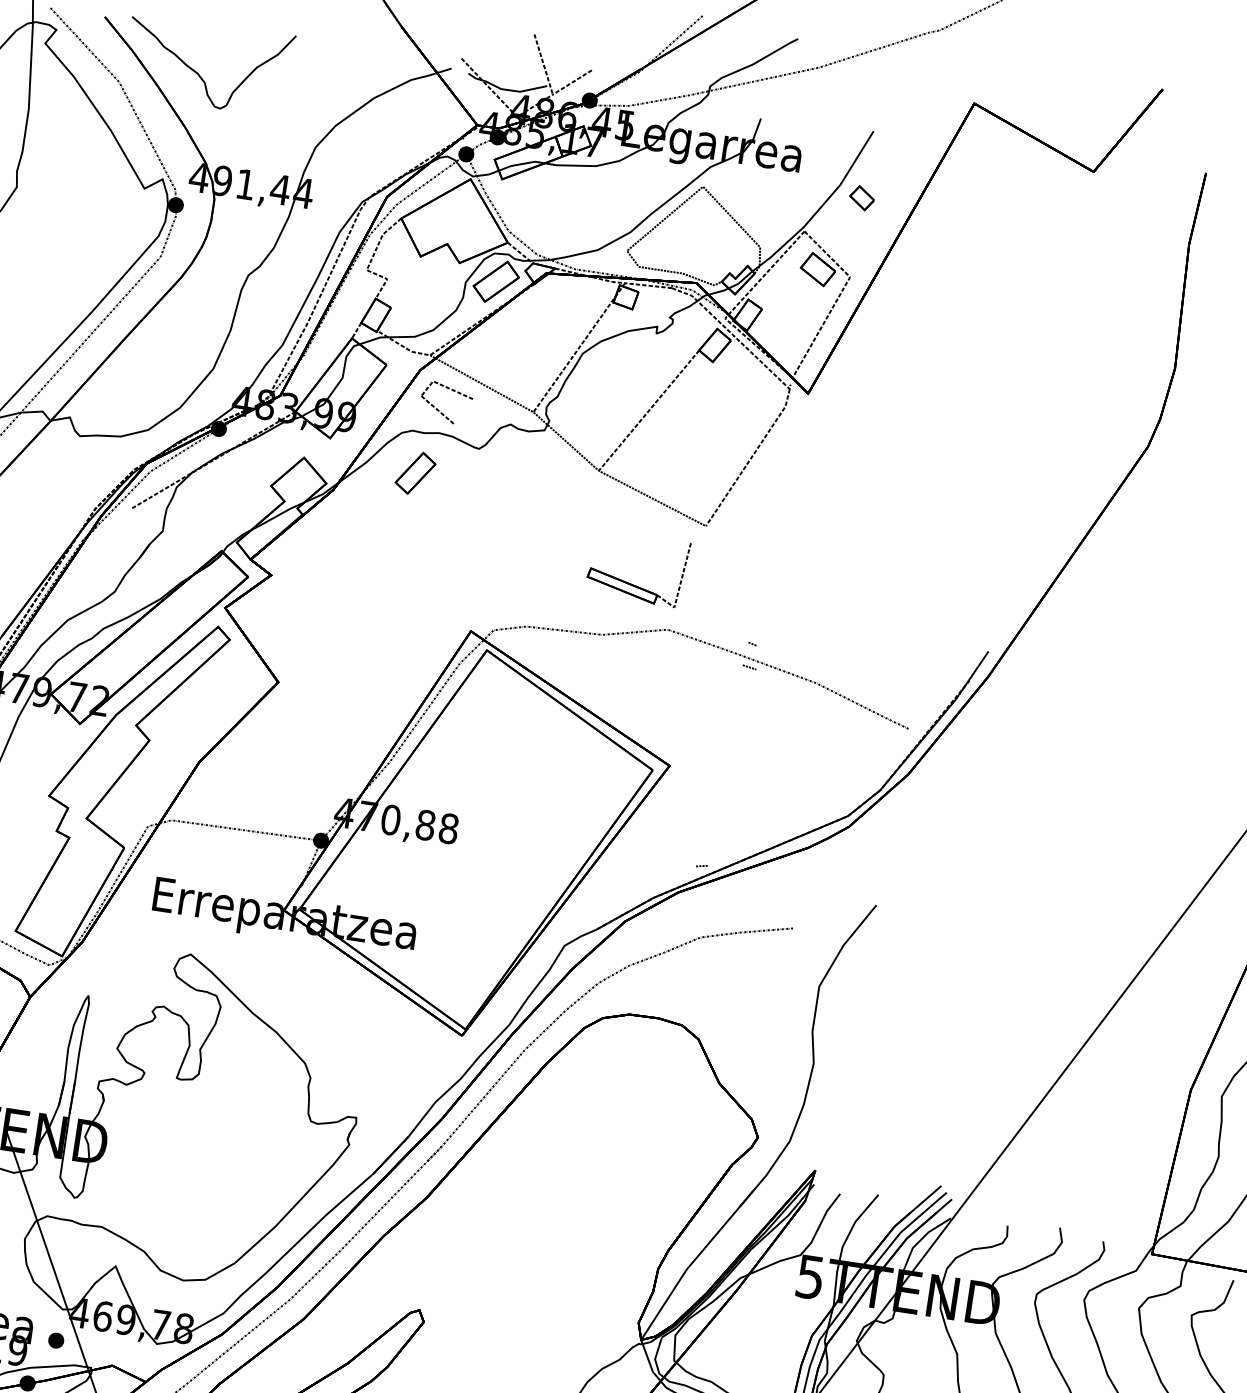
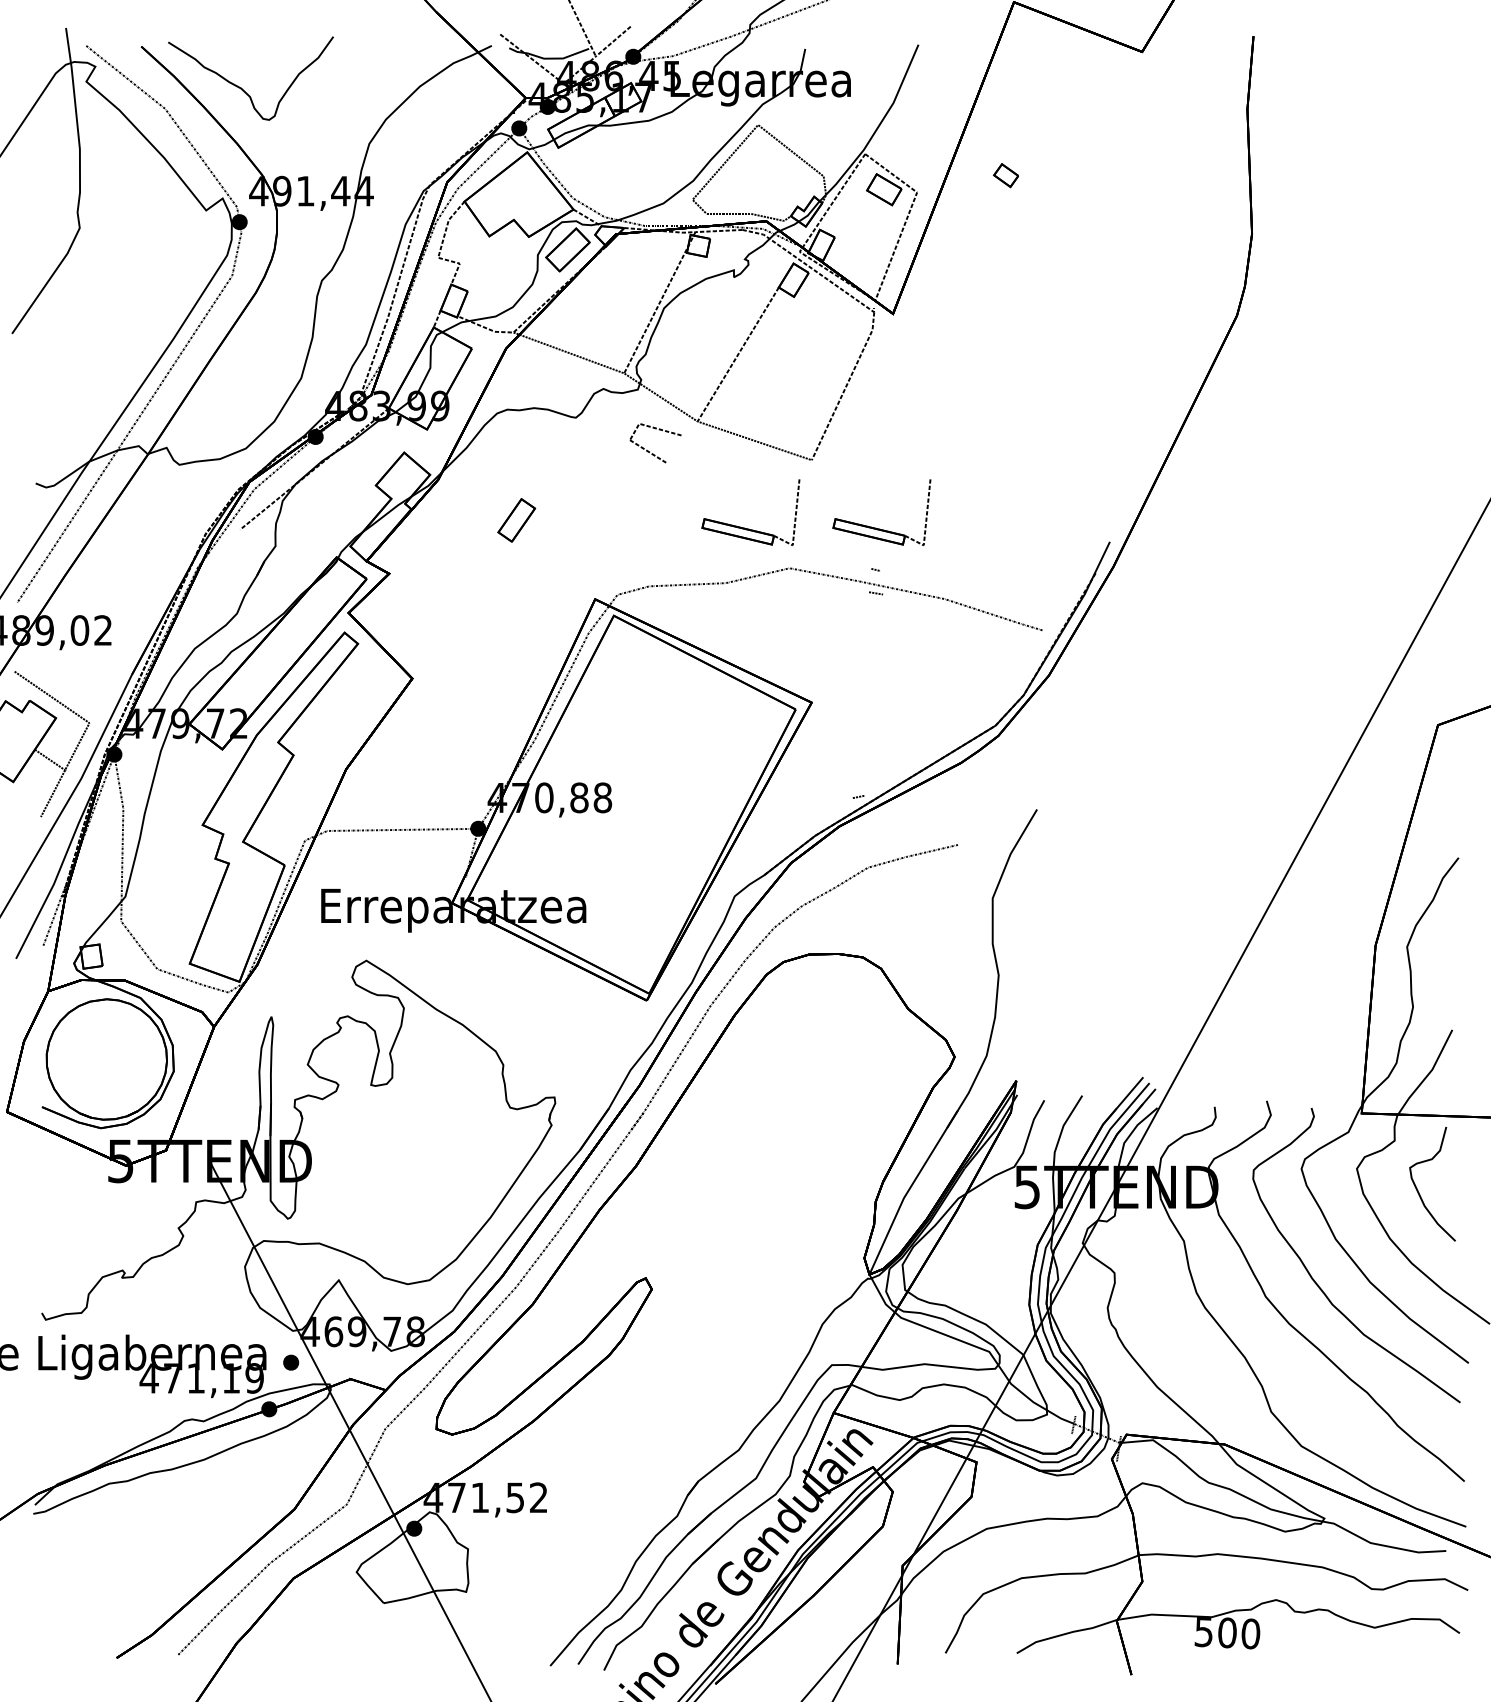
part: (861, 198) -> (1005, 175), moved
part: (439, 410) -> (650, 451), moved
part: (415, 473) -> (516, 520), moved
part: (763, 603) -> (880, 528), added

